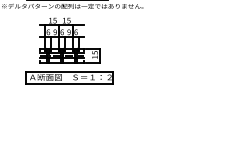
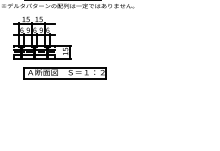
part: (69, 40) -> (41, 38), moved

